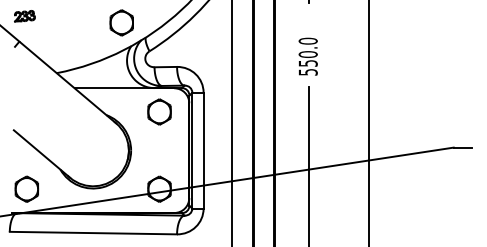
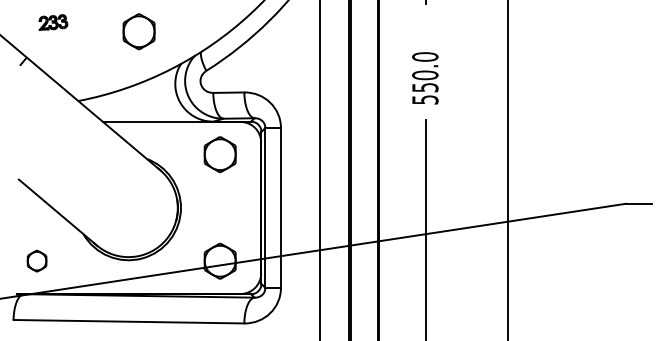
part: (24, 16) -> (53, 22), moved
part: (121, 22) -> (138, 31), moved
part: (26, 188) -> (36, 260), size x0.6

